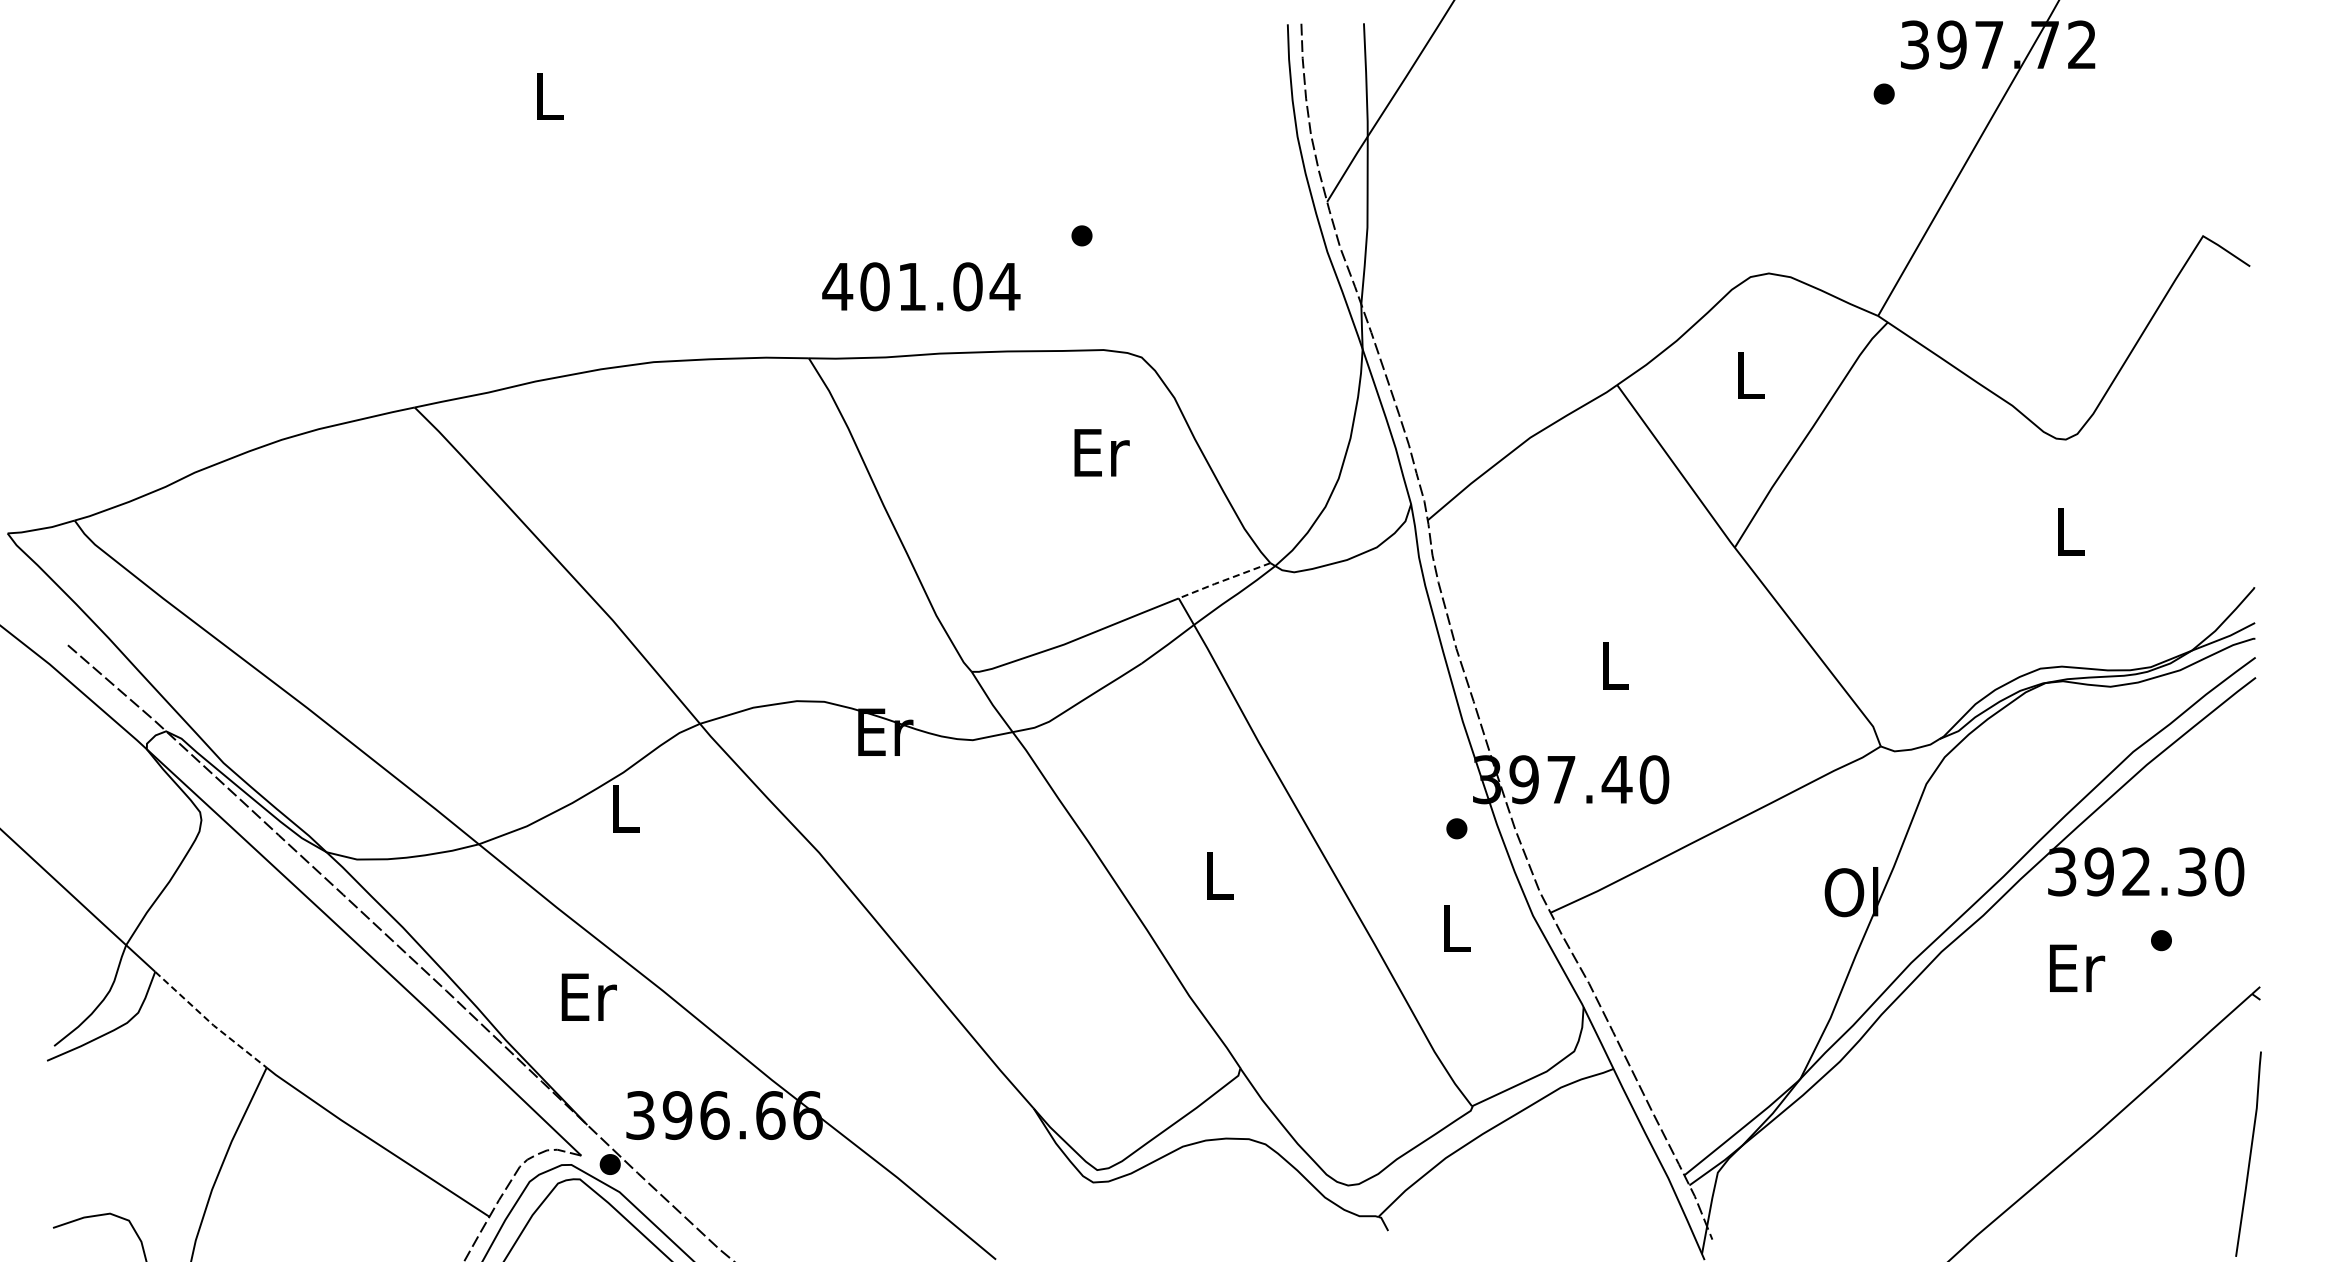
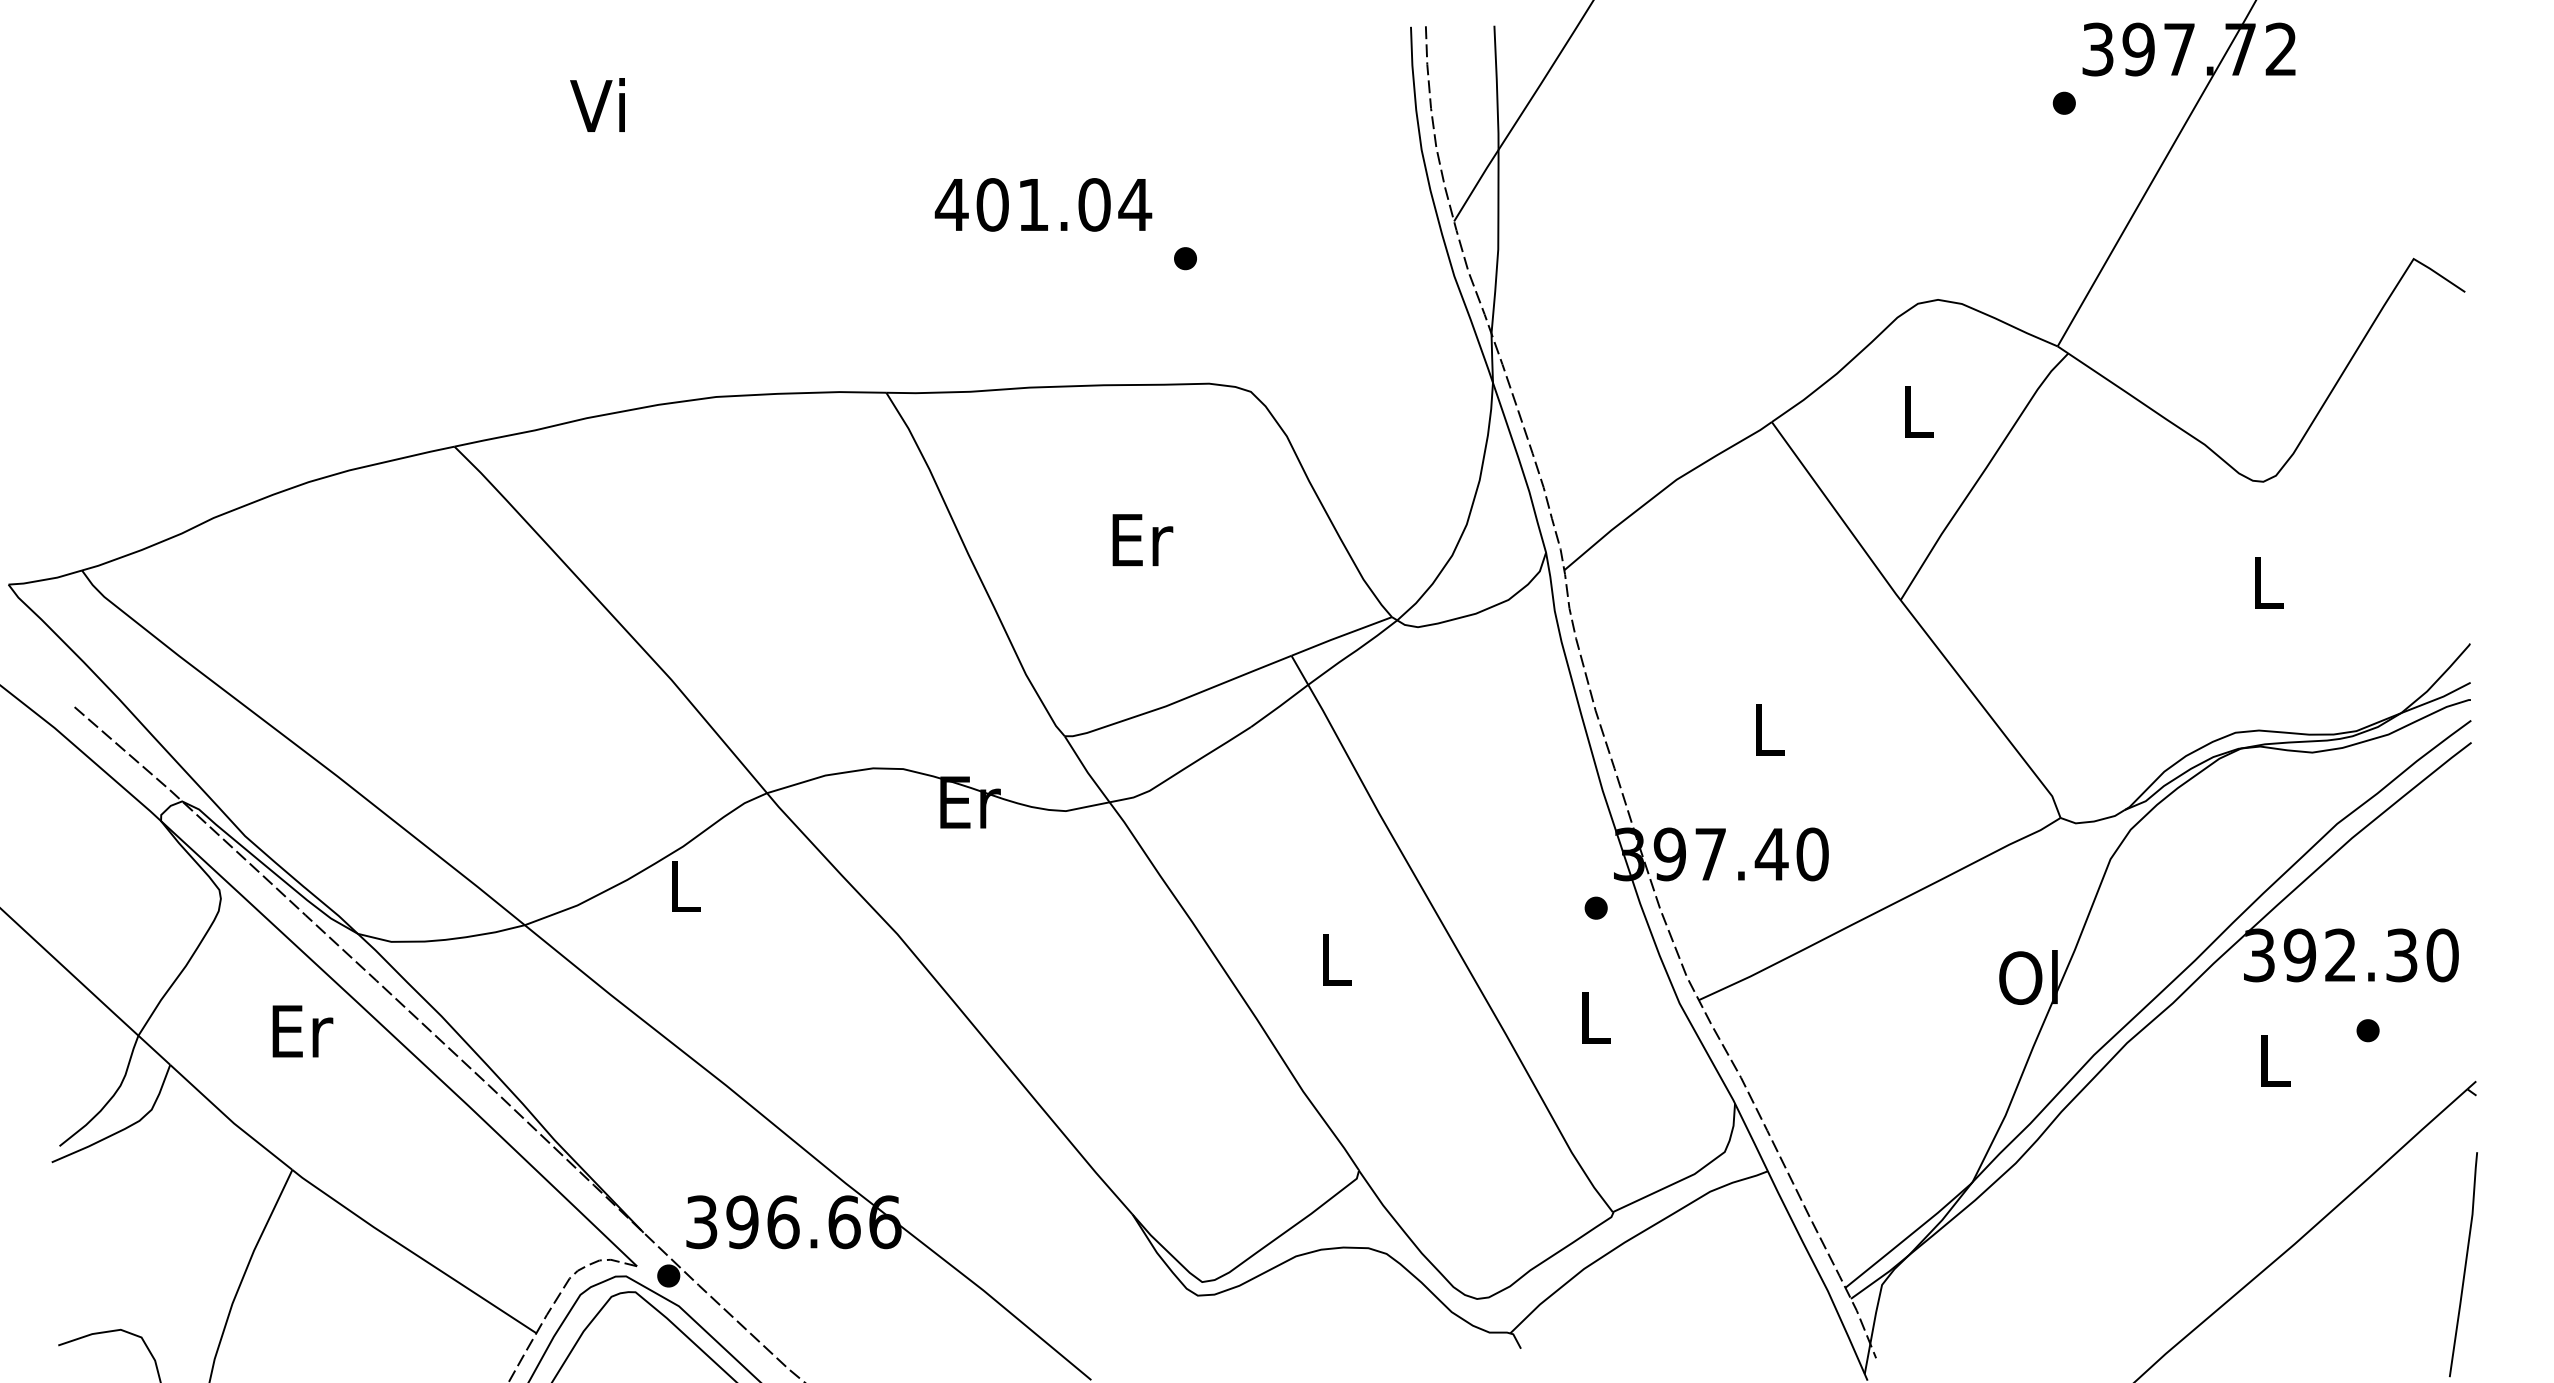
text: (545, 95) -> (597, 104), L -> Vi
text: (921, 286) -> (1043, 204), moved
text: (1101, 452) -> (1142, 539), moved
line: (1223, 580) -> (1340, 636), dashed -> solid
text: (2077, 967) -> (2276, 1060), Er -> L
text: (588, 996) -> (302, 1030), moved
line: (209, 1021) -> (229, 1119), dashed -> solid

